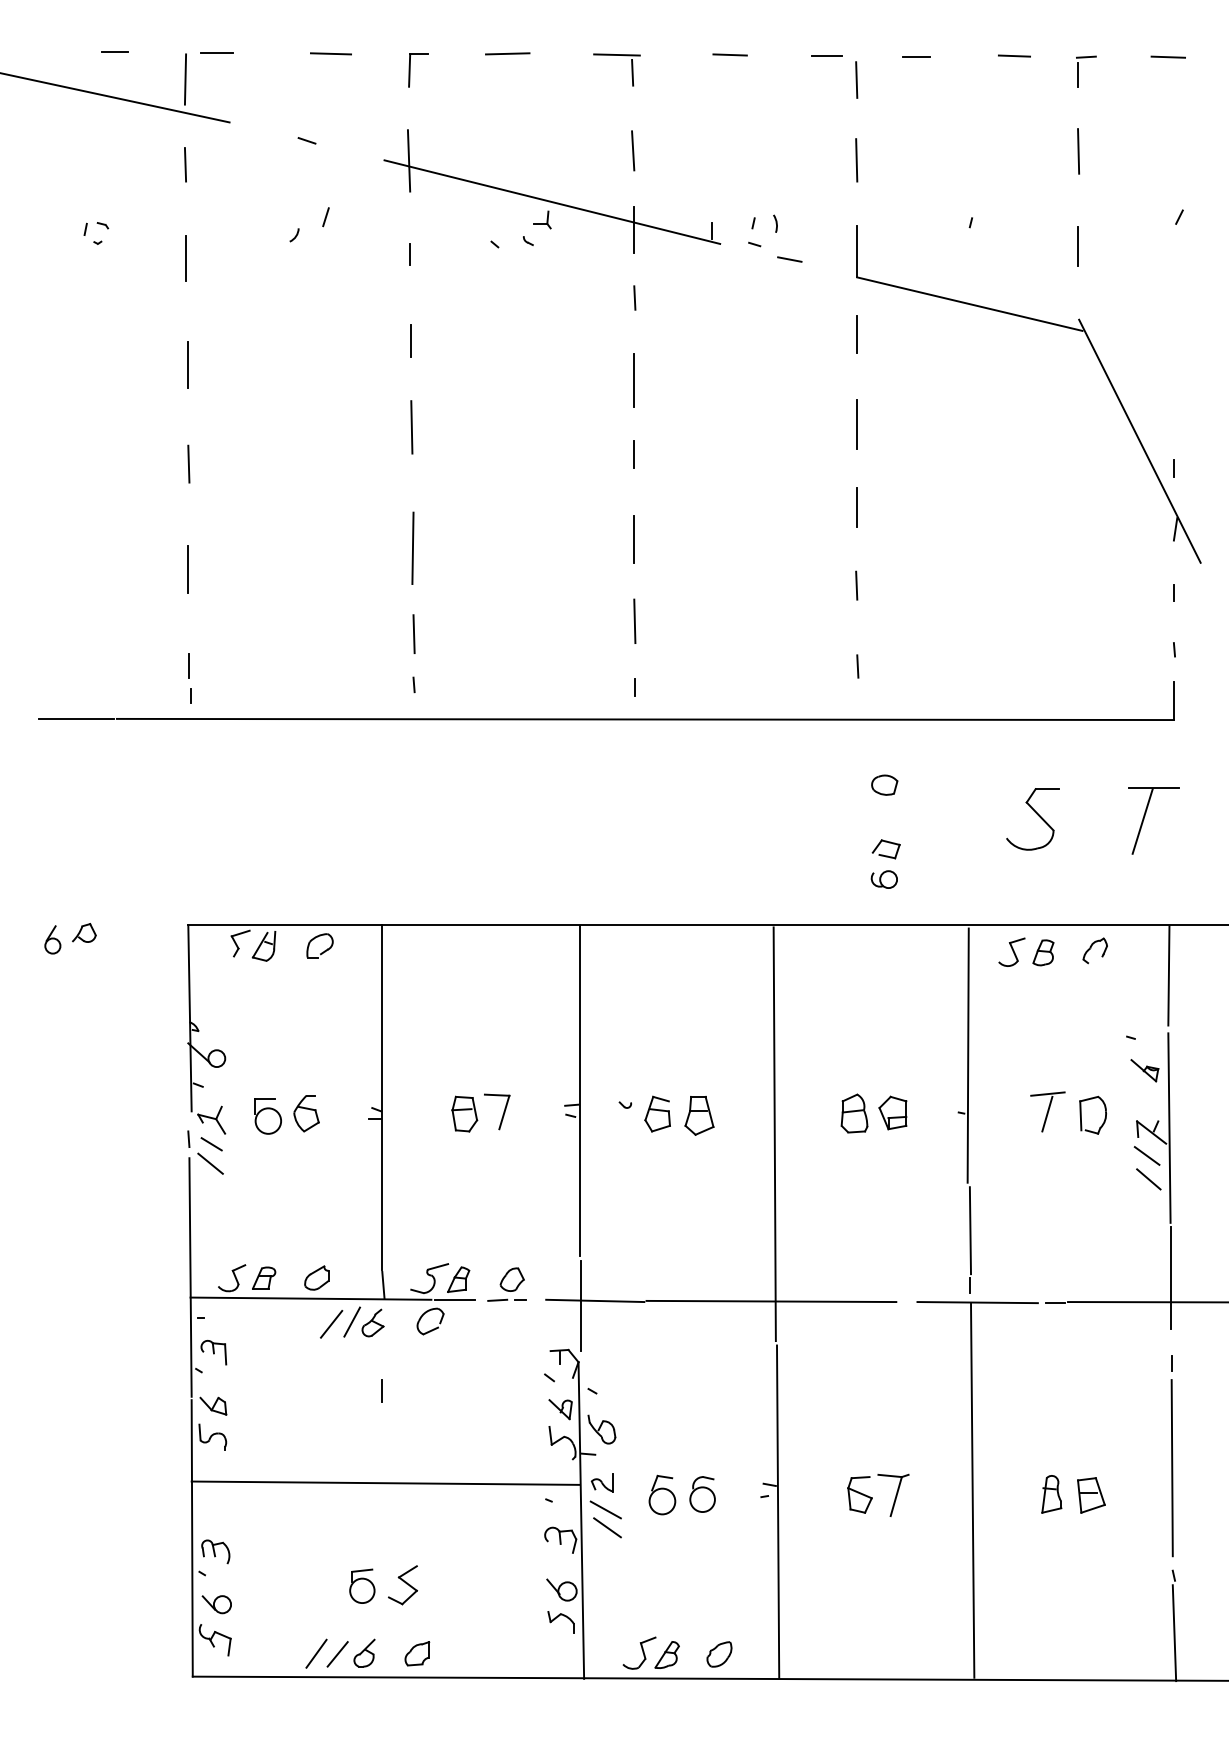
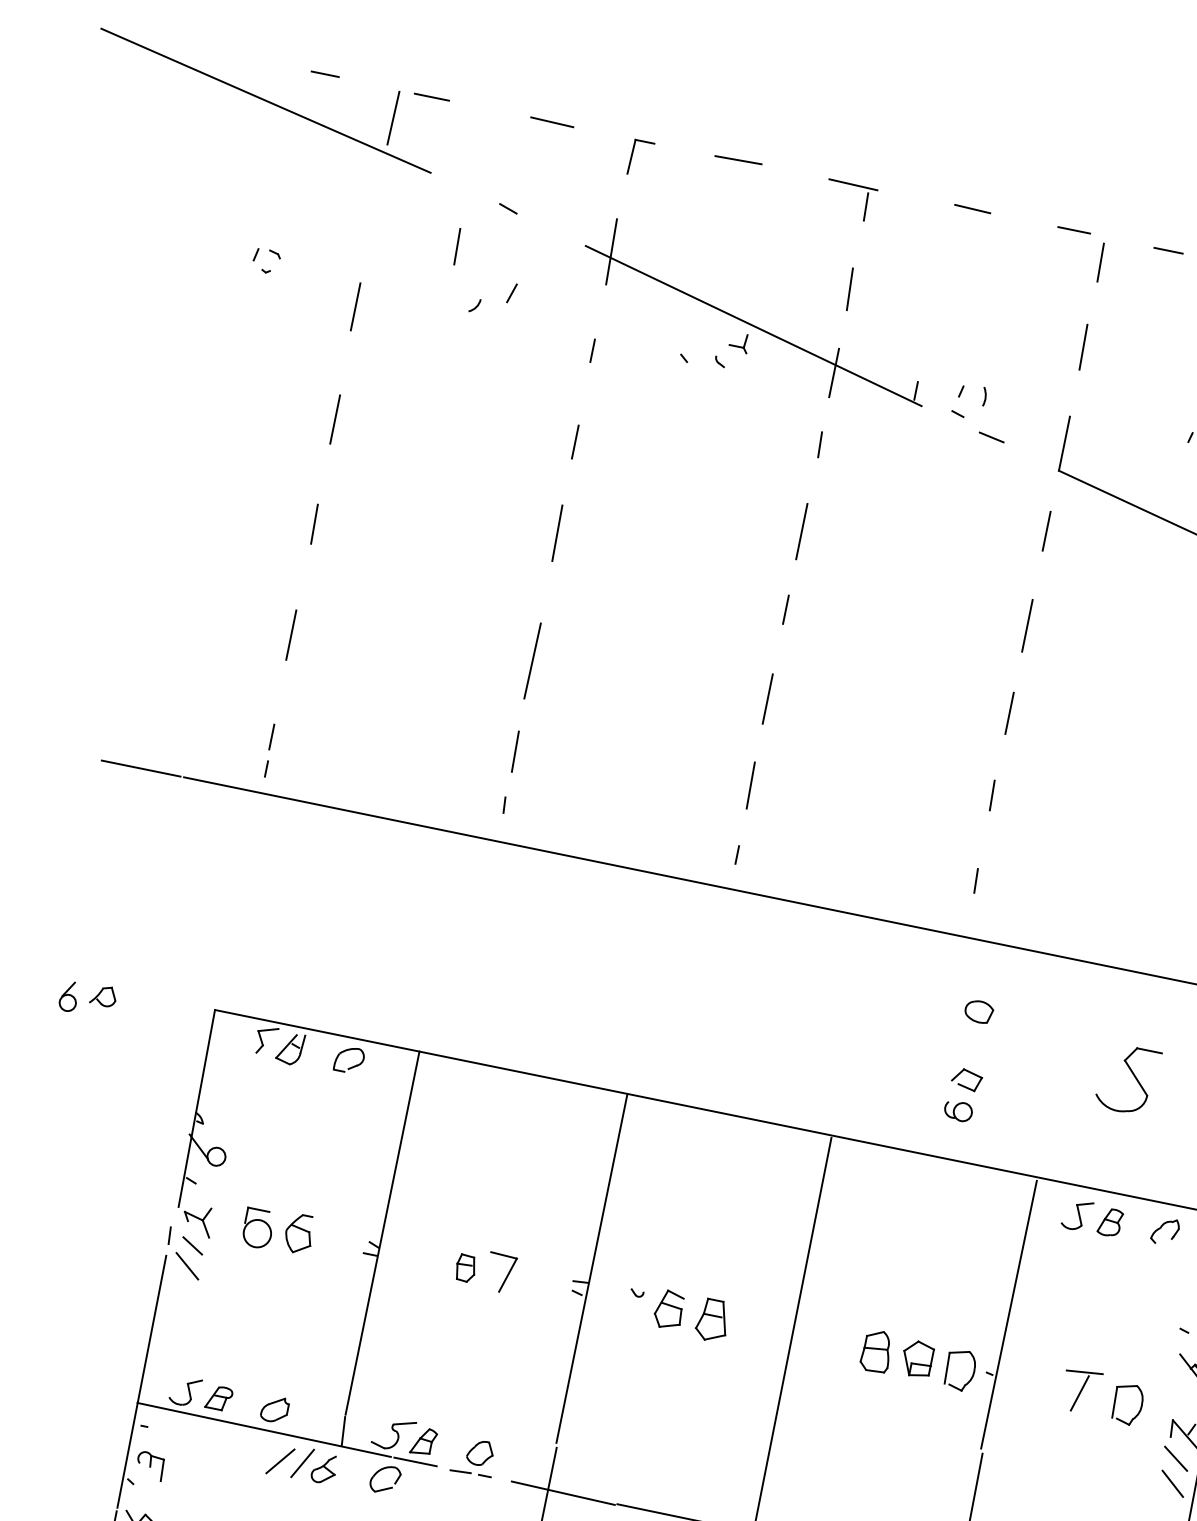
line: (185, 164) -> (457, 246), moved
part: (464, 1113) -> (465, 1267), size x0.7
part: (922, 1114) -> (948, 1366), added

